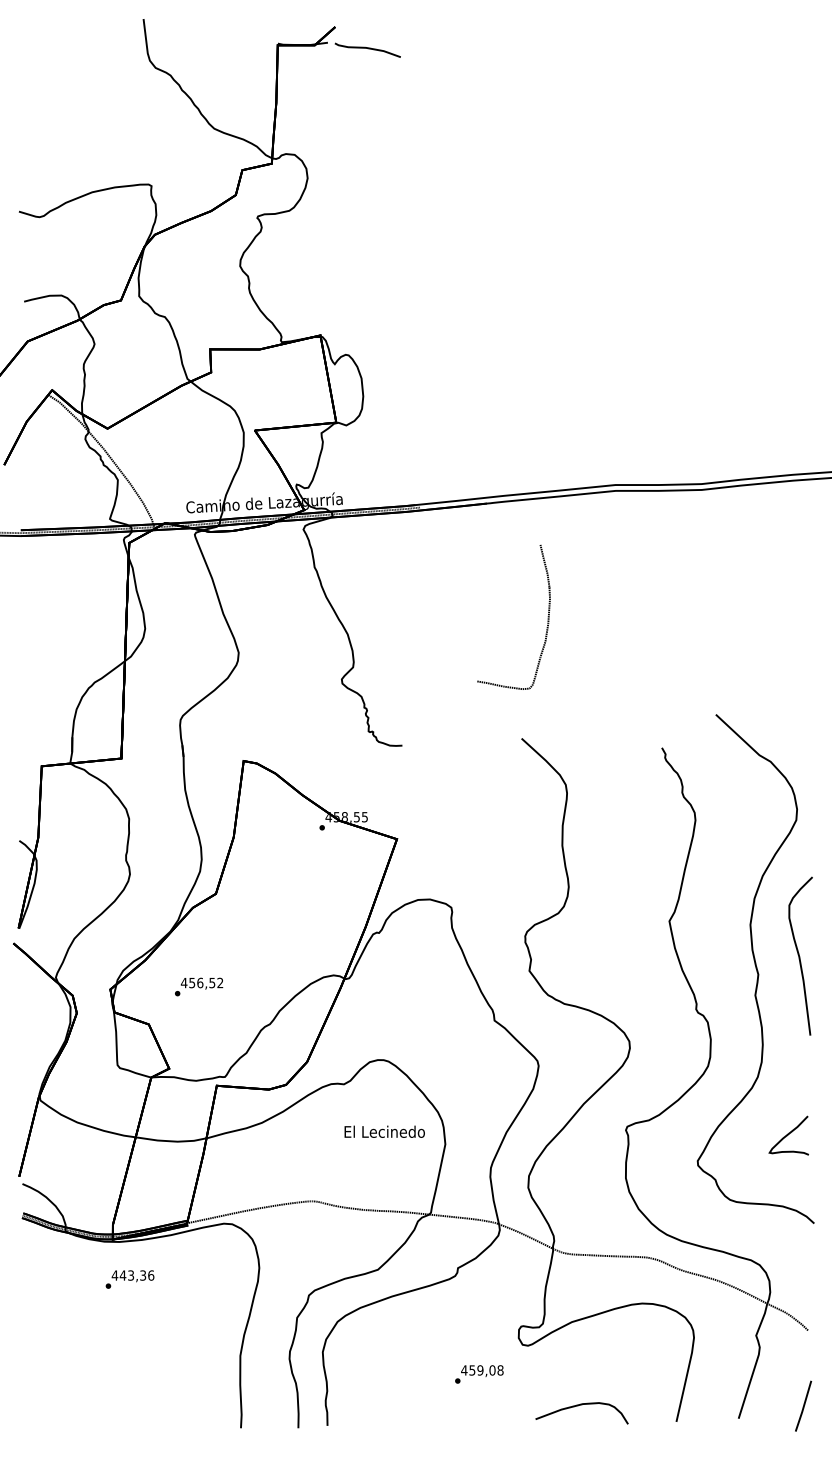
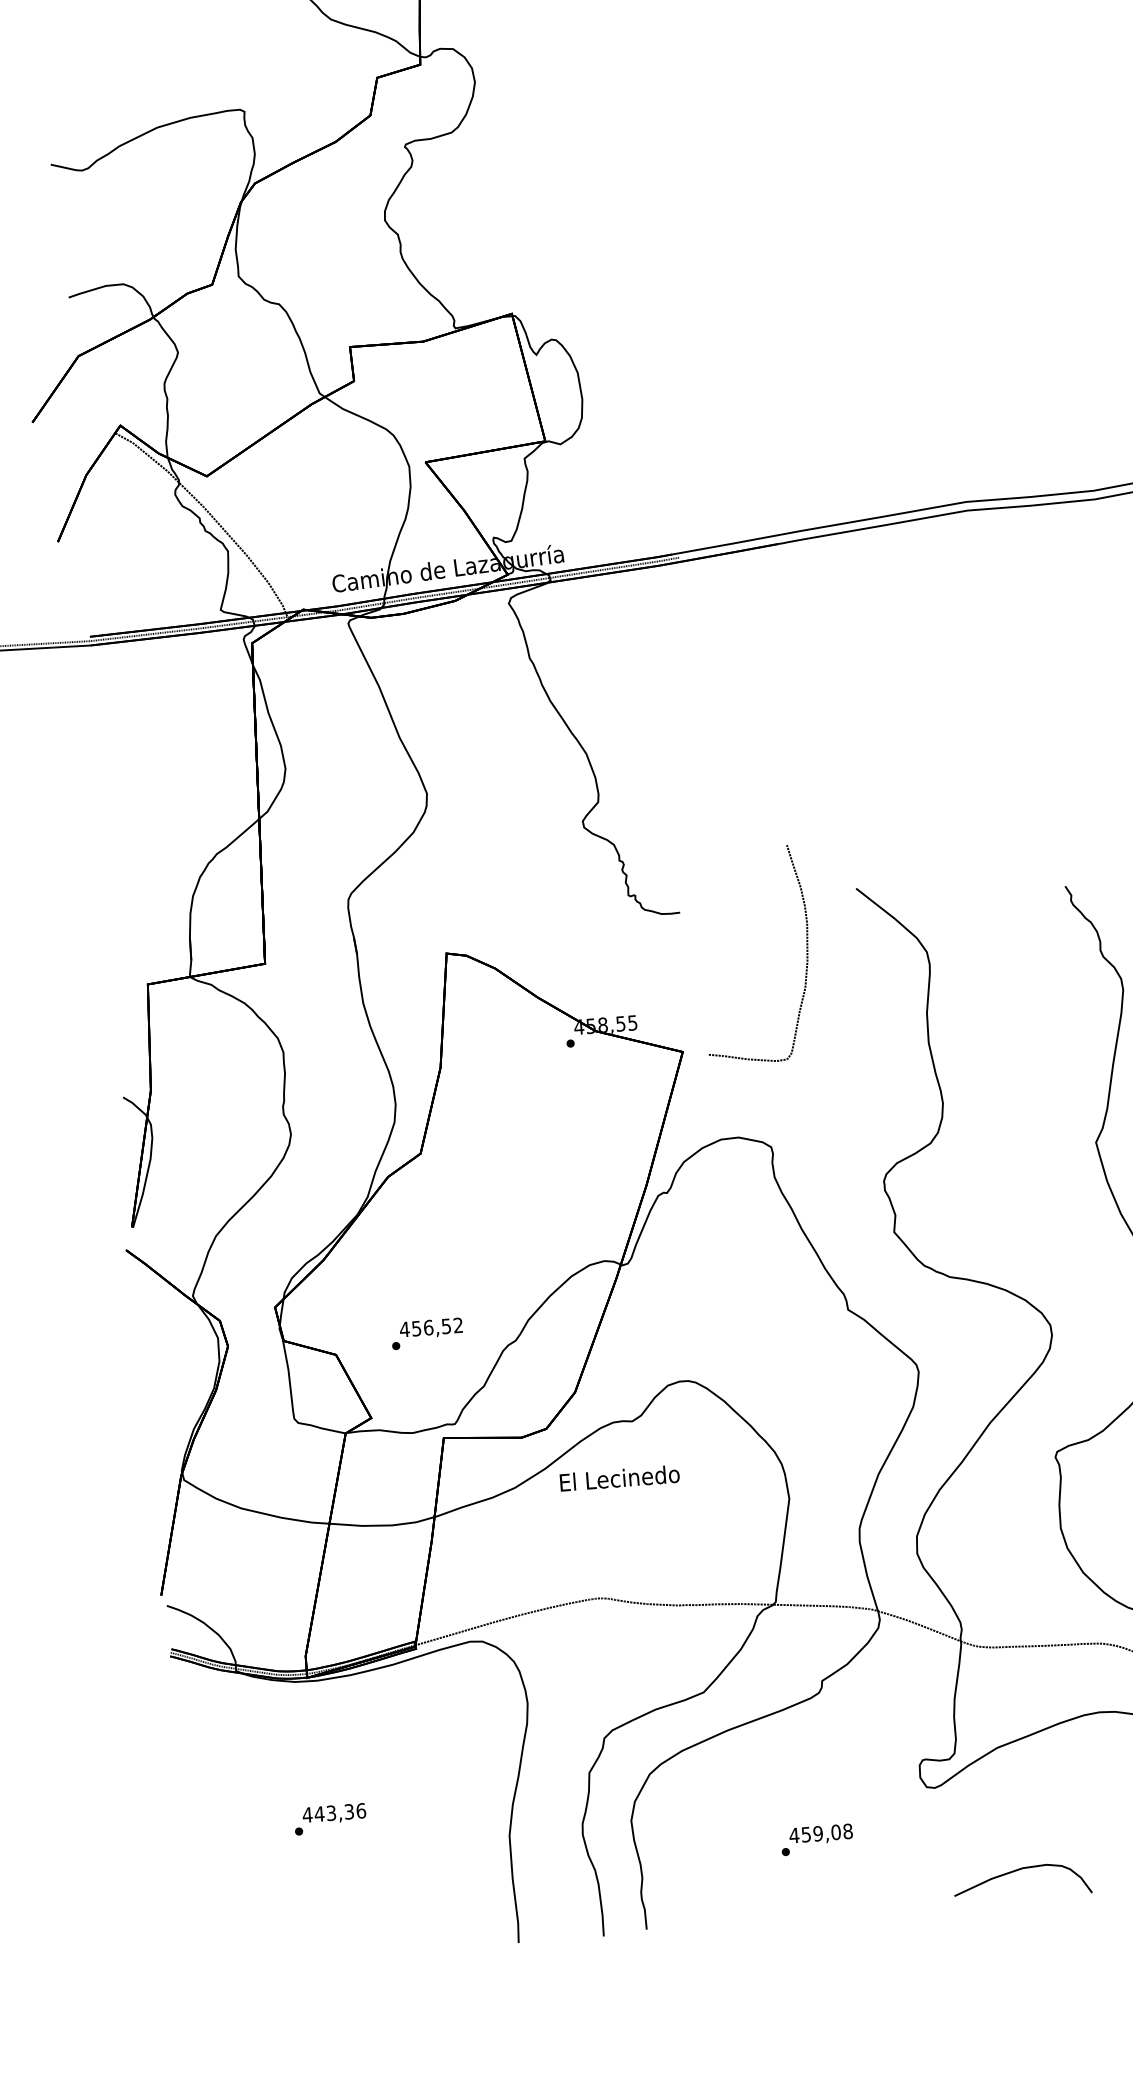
curve: (547, 616) -> (805, 950), moved
text: (199, 986) -> (427, 1332), moved
text: (384, 1131) -> (619, 1477), moved
text: (129, 1279) -> (329, 1819), moved
text: (479, 1374) -> (817, 1839), moved

